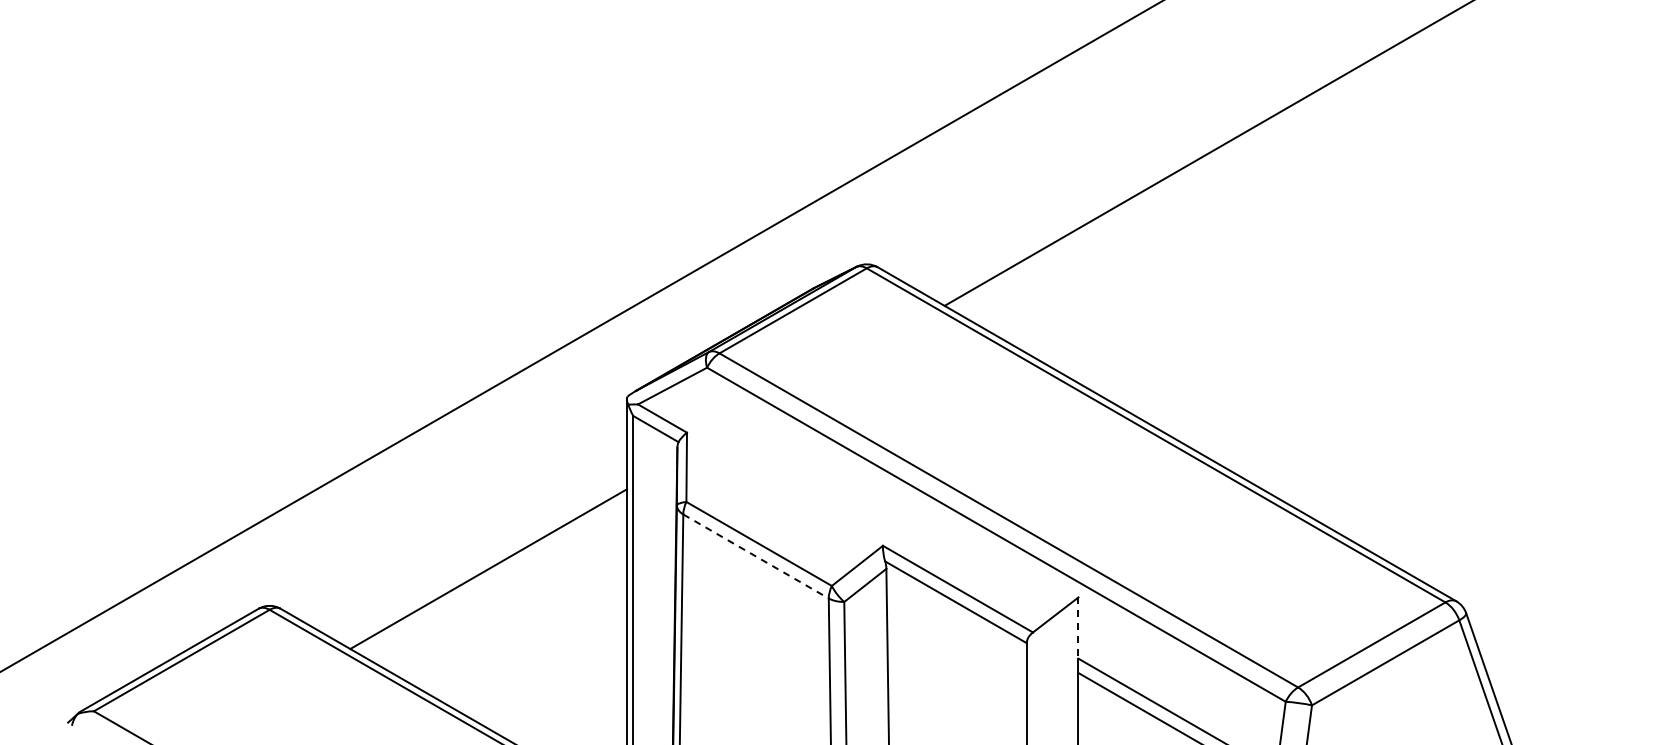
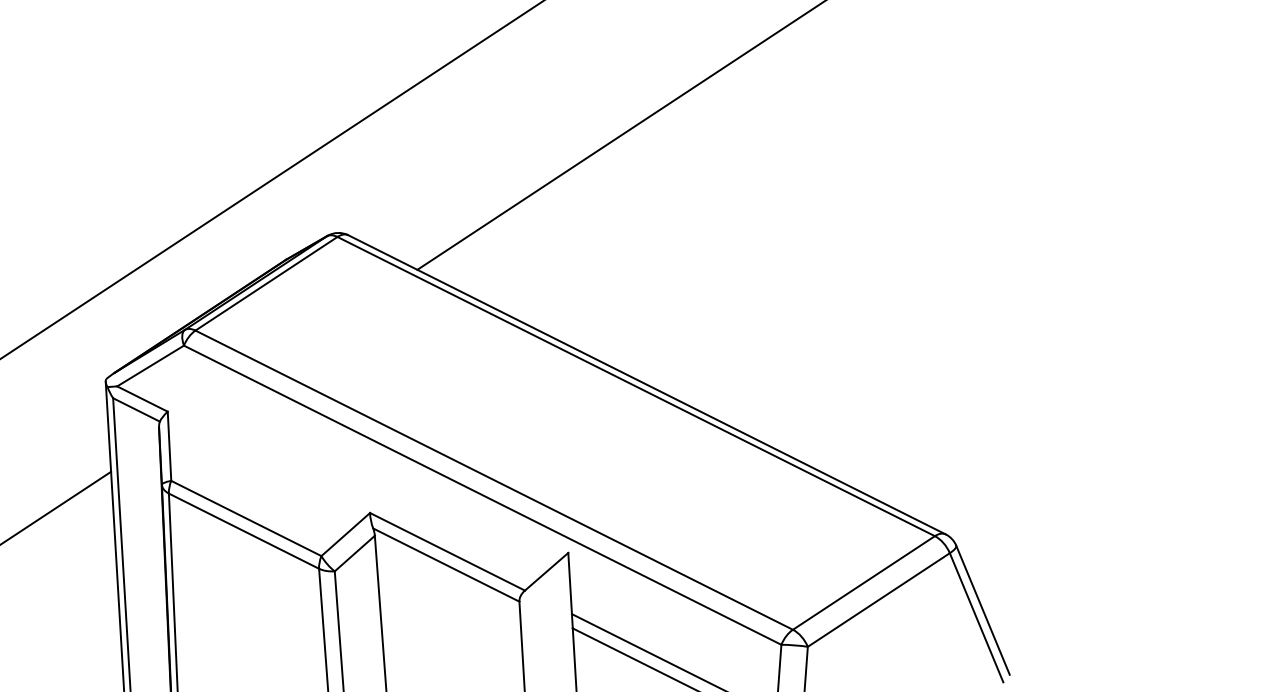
line: (756, 556) -> (244, 531), dashed -> solid
line: (1078, 628) -> (570, 583), dashed -> solid

